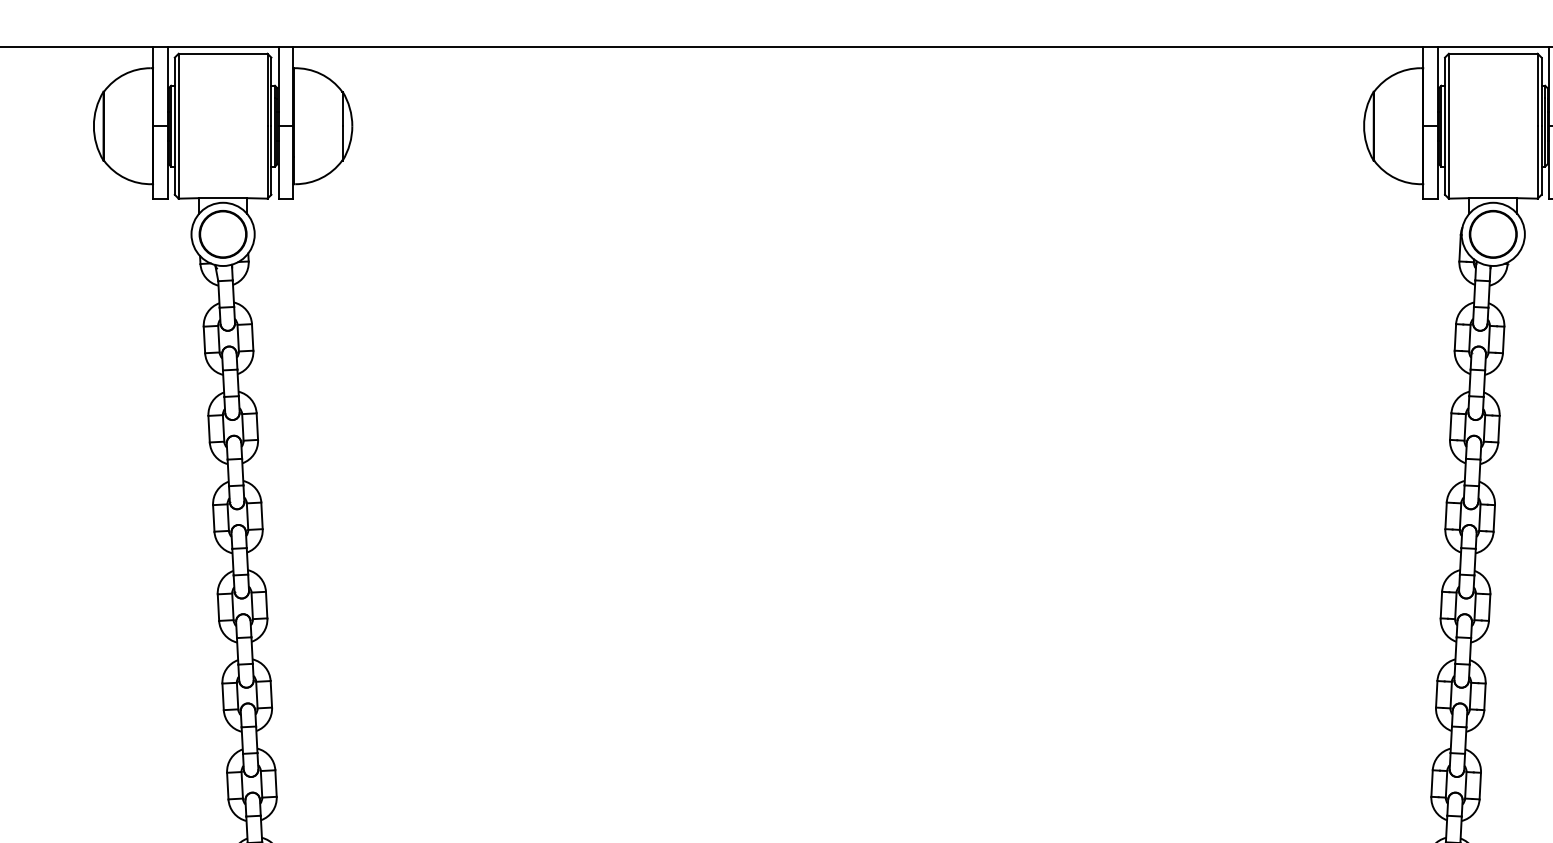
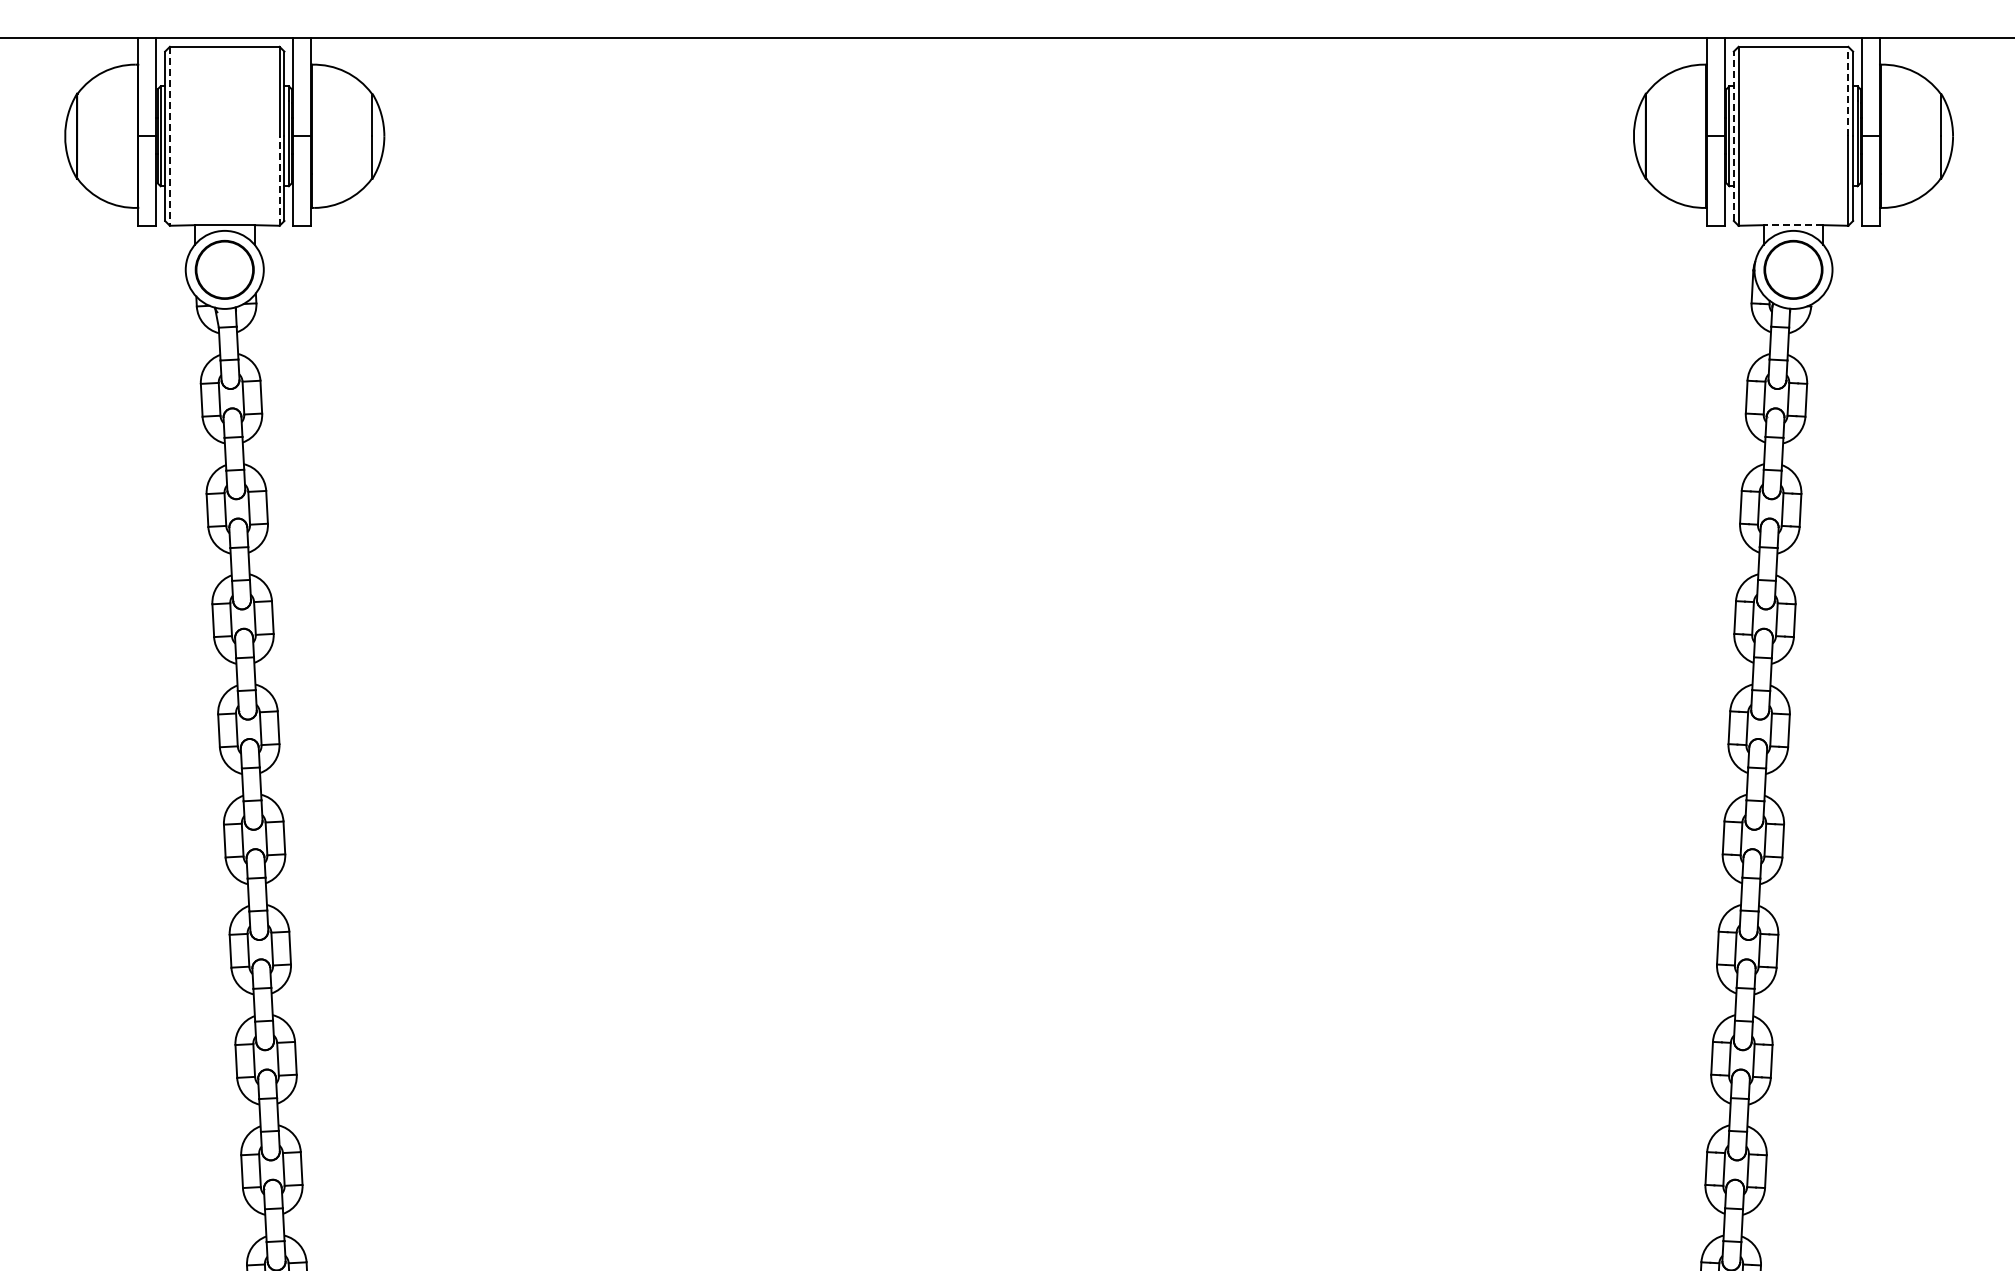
line: (1537, 89) -> (1848, 91), solid -> dashed
line: (178, 126) -> (169, 136), solid -> dashed
line: (1444, 126) -> (1733, 136), solid -> dashed
line: (267, 162) -> (279, 181), solid -> dashed
line: (1493, 198) -> (1793, 225), solid -> dashed

